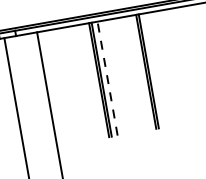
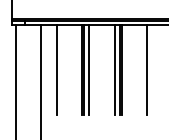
line: (181, 66) -> (147, 70), added
line: (139, 73) -> (114, 70), added
line: (108, 78) -> (89, 70), dashed -> solid
line: (66, 86) -> (56, 70), added

